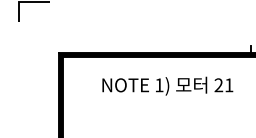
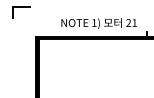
text: (166, 86) -> (98, 23), moved

